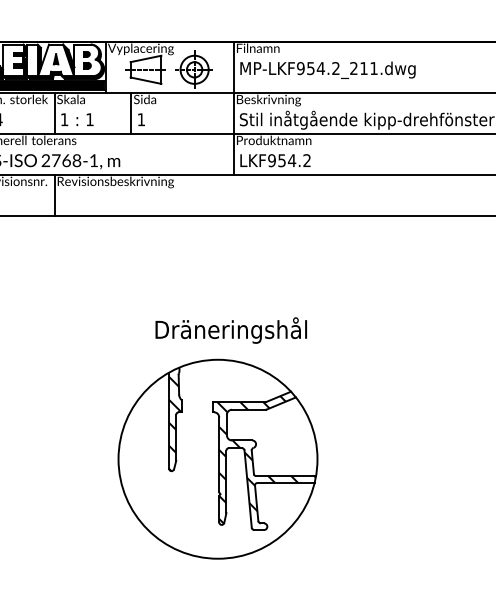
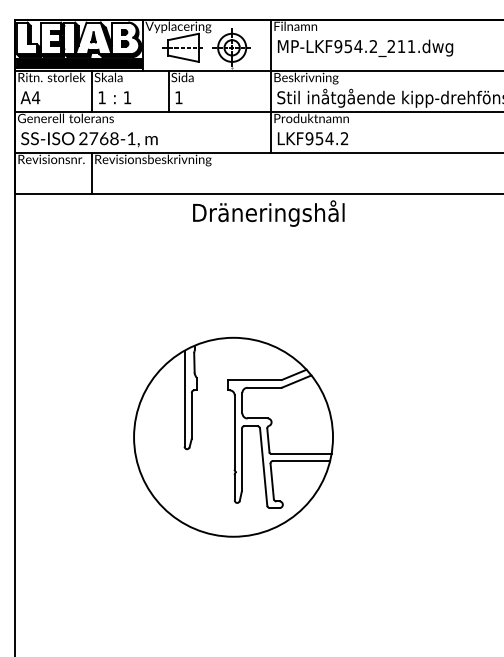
text: (230, 330) -> (268, 213), moved
part: (217, 458) -> (233, 436), moved

